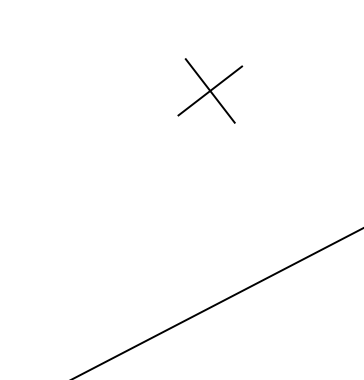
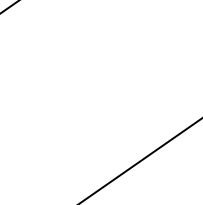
part: (209, 90) -> (124, 49), removed

